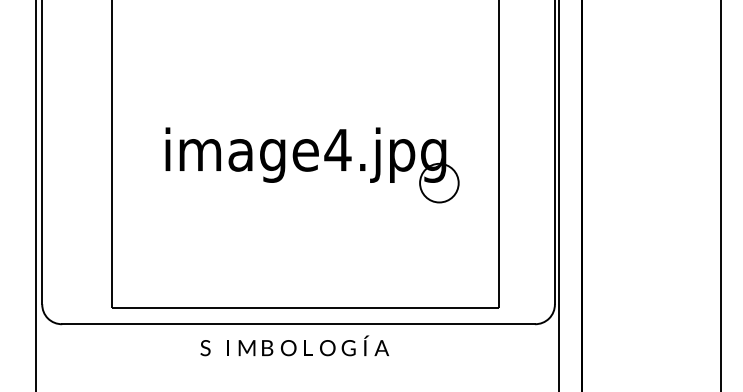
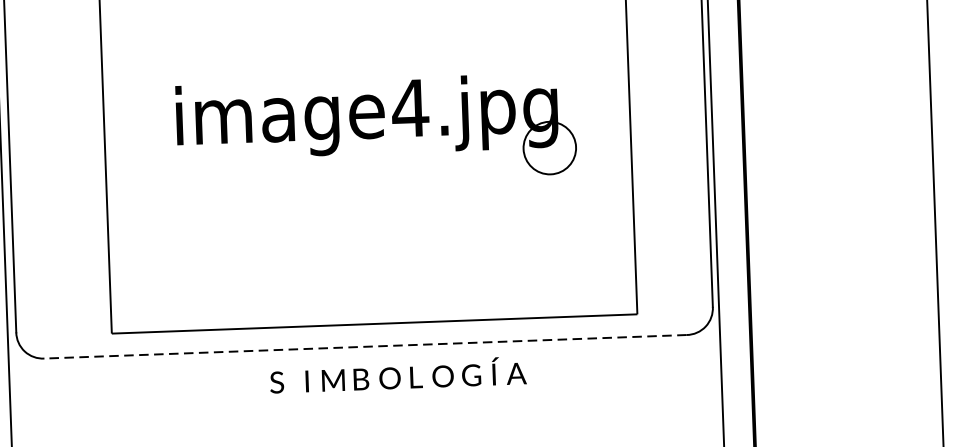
line: (298, 324) -> (365, 347), solid -> dashed
text: (294, 345) -> (397, 374), moved

